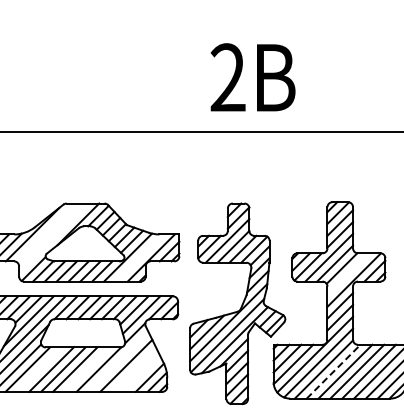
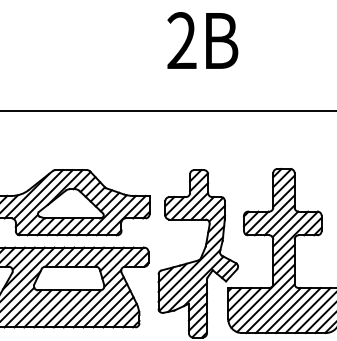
text: (252, 77) -> (202, 40), moved
line: (45, 232) -> (37, 194), added
line: (53, 237) -> (44, 198), added
line: (139, 257) -> (116, 215), added
line: (348, 273) -> (290, 228), added
line: (118, 361) -> (98, 302), added
line: (39, 369) -> (32, 308), added
line: (86, 369) -> (72, 308), added
line: (134, 369) -> (112, 308), added
line: (333, 371) -> (278, 310), dashed -> solid
line: (142, 373) -> (118, 312), added

